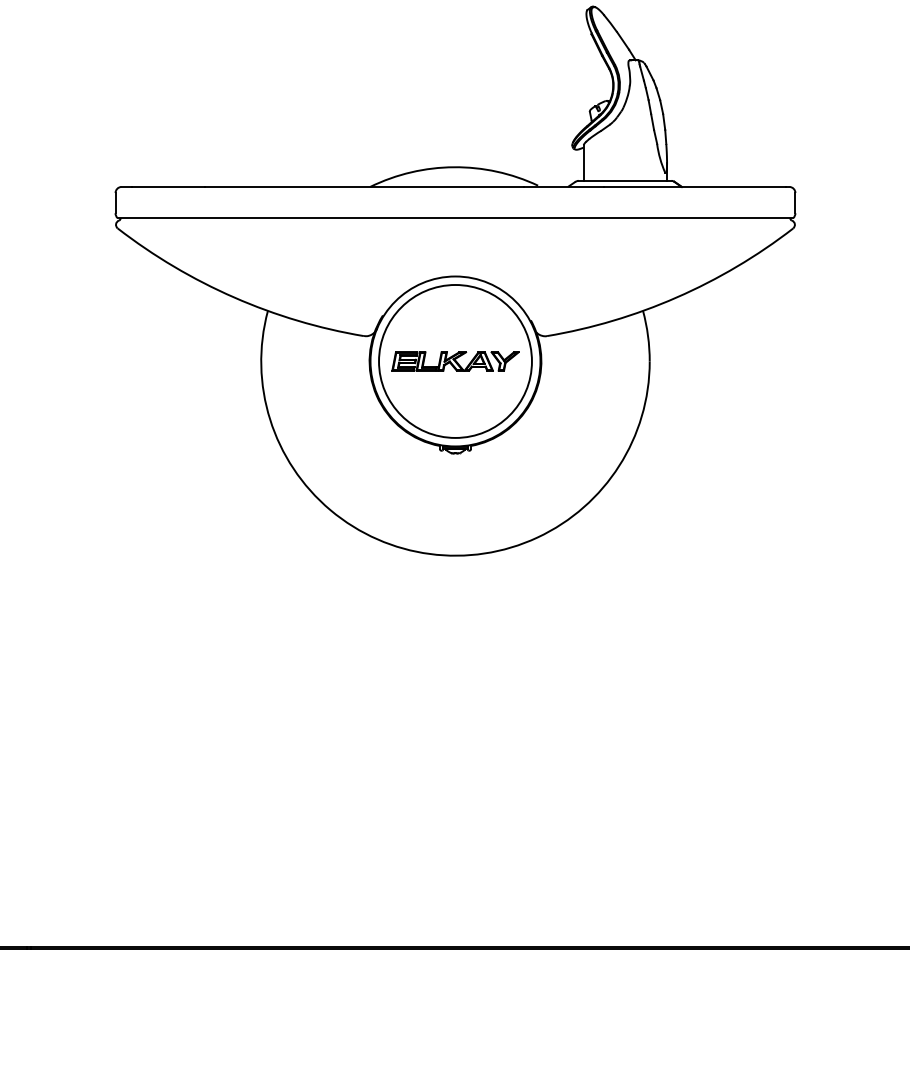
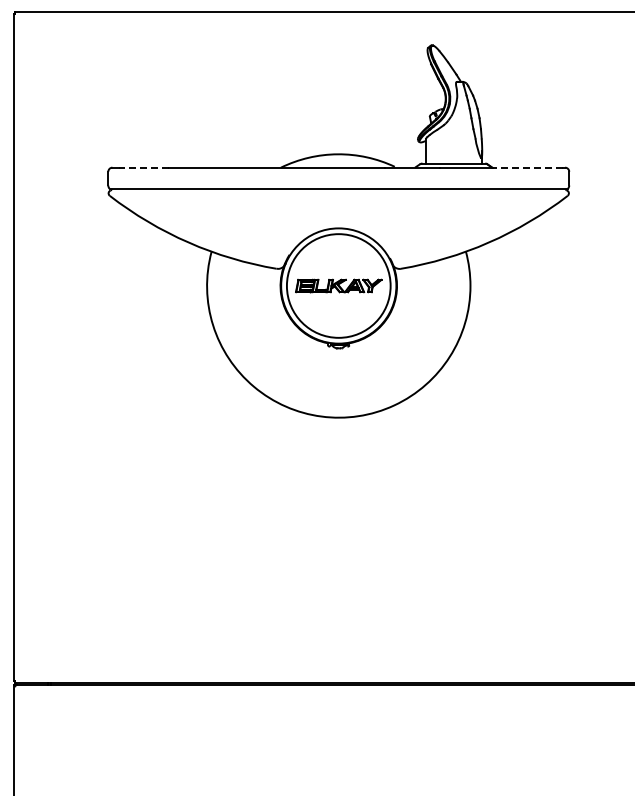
line: (168, 186) -> (144, 167), solid -> dashed
line: (733, 186) -> (527, 167), solid -> dashed

